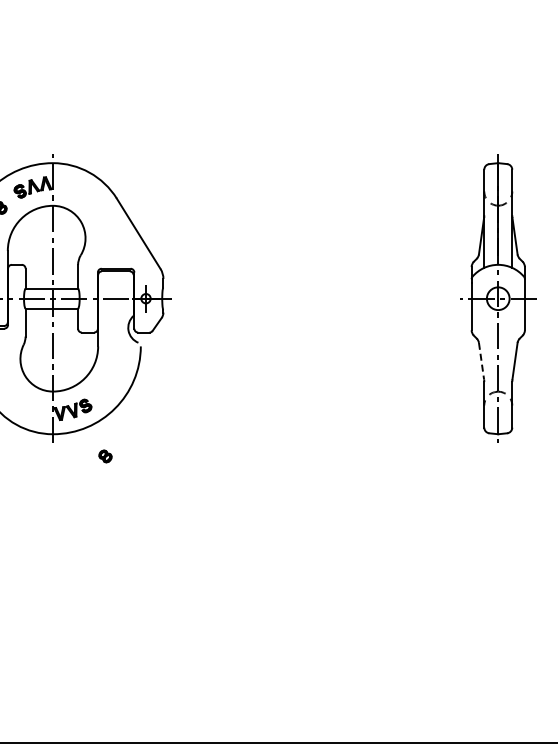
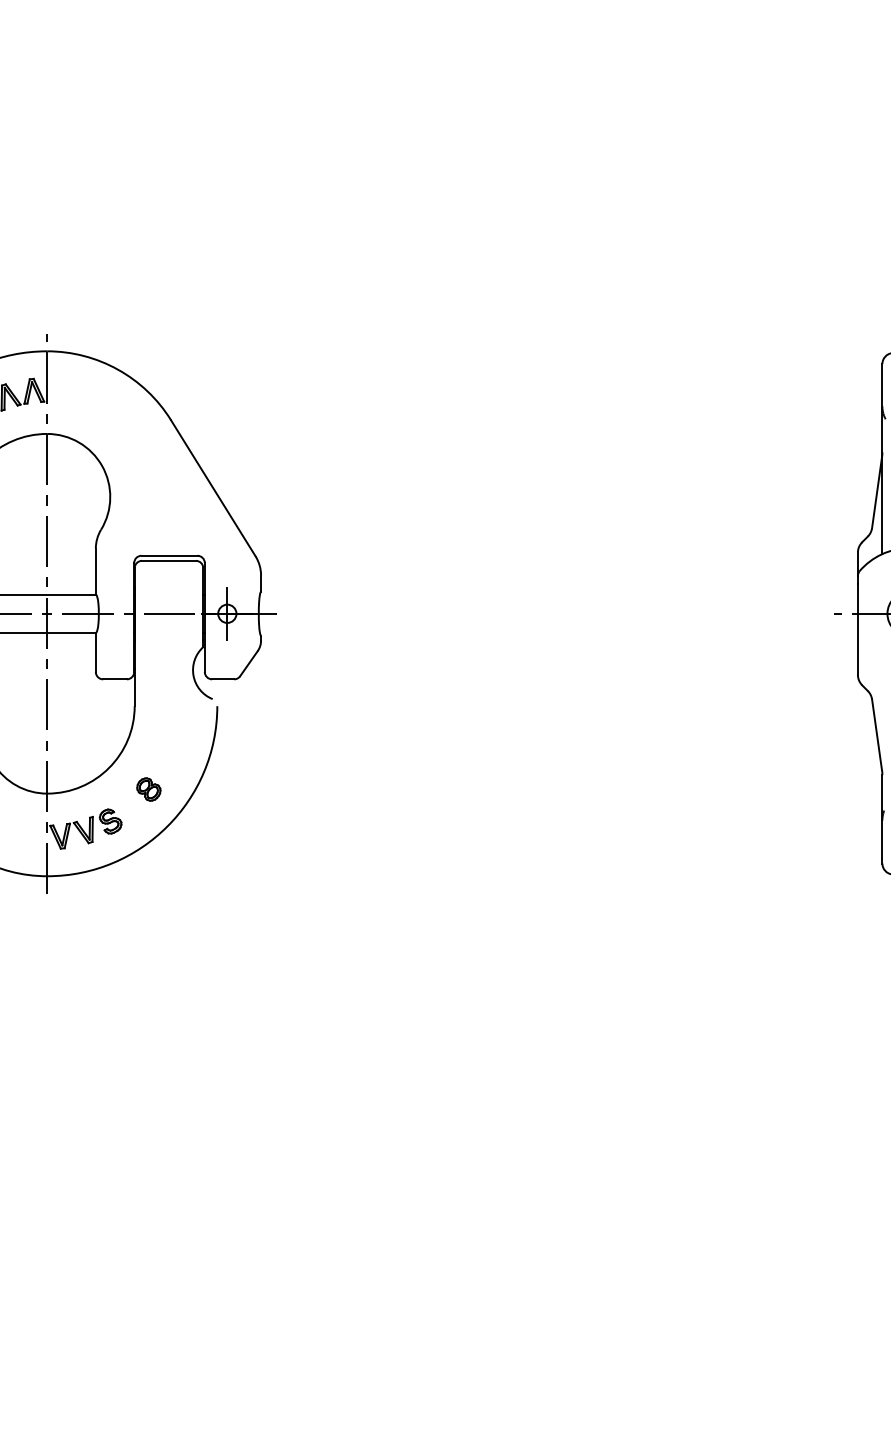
line: (481, 361) -> (876, 735), dashed -> solid
part: (105, 456) -> (148, 789), moved

